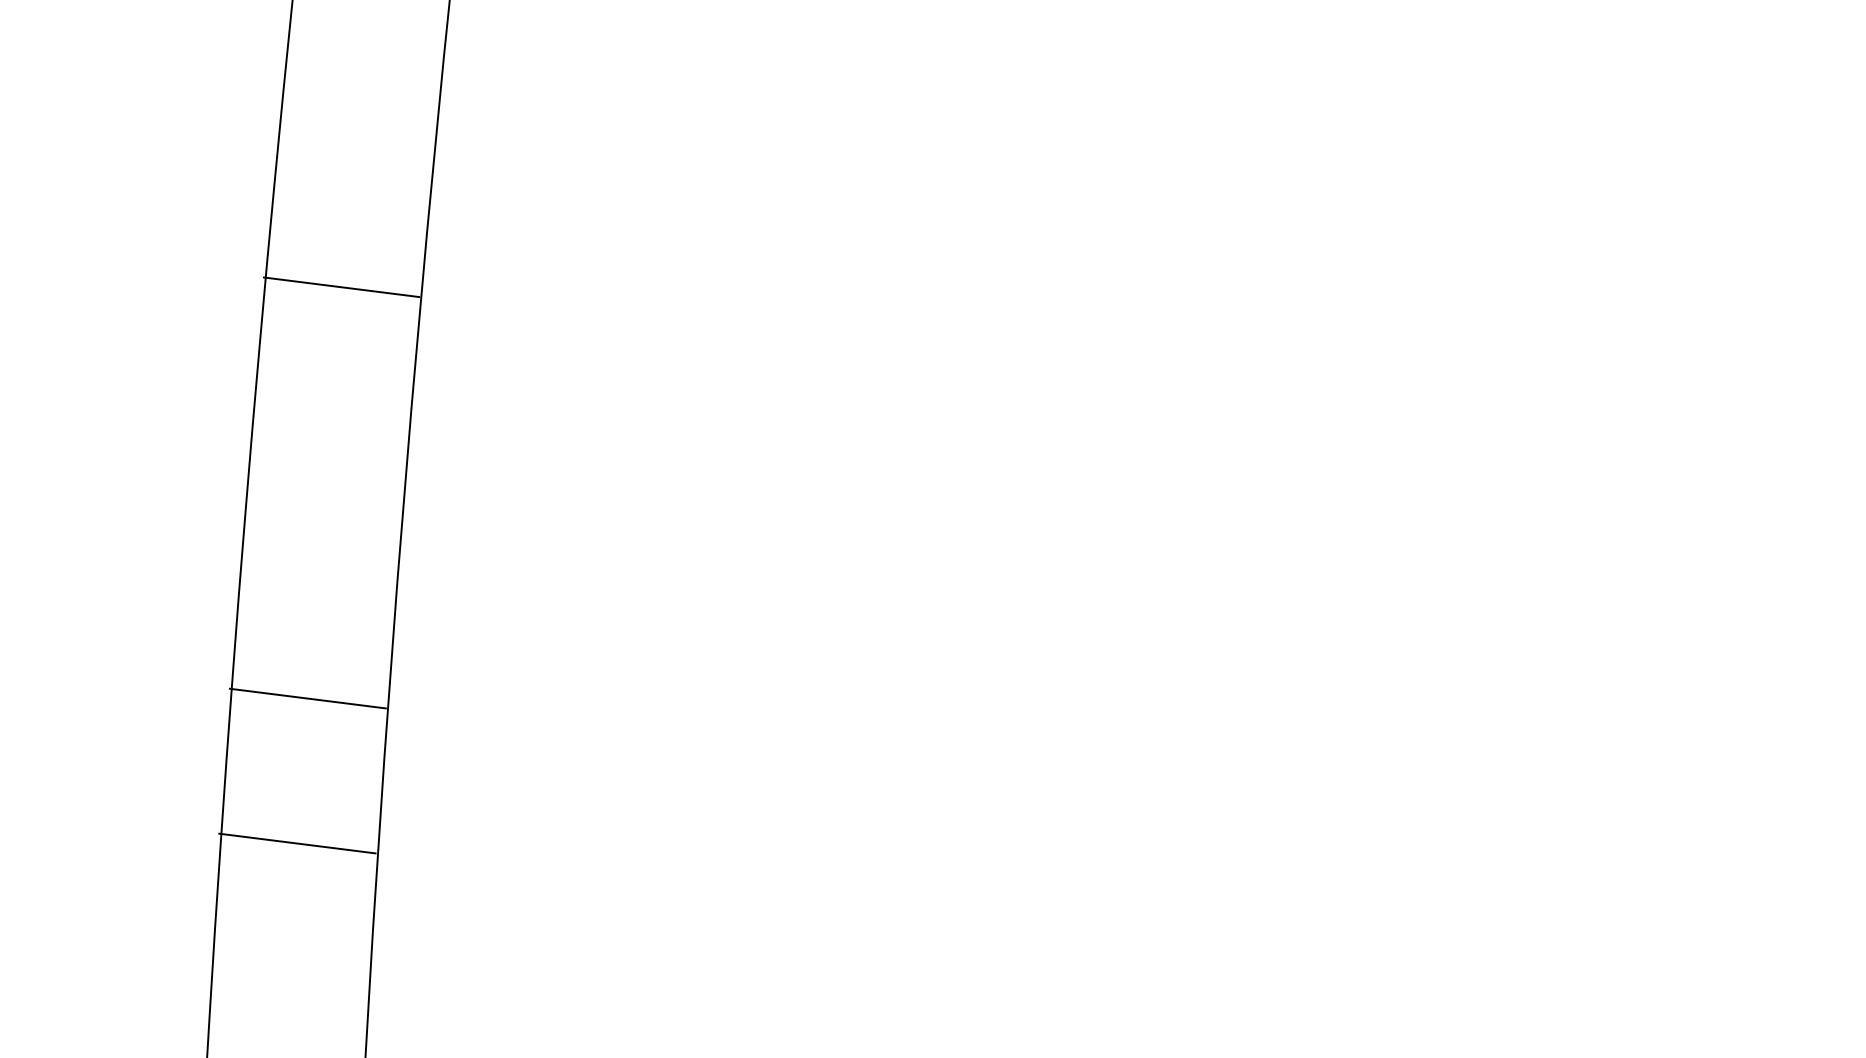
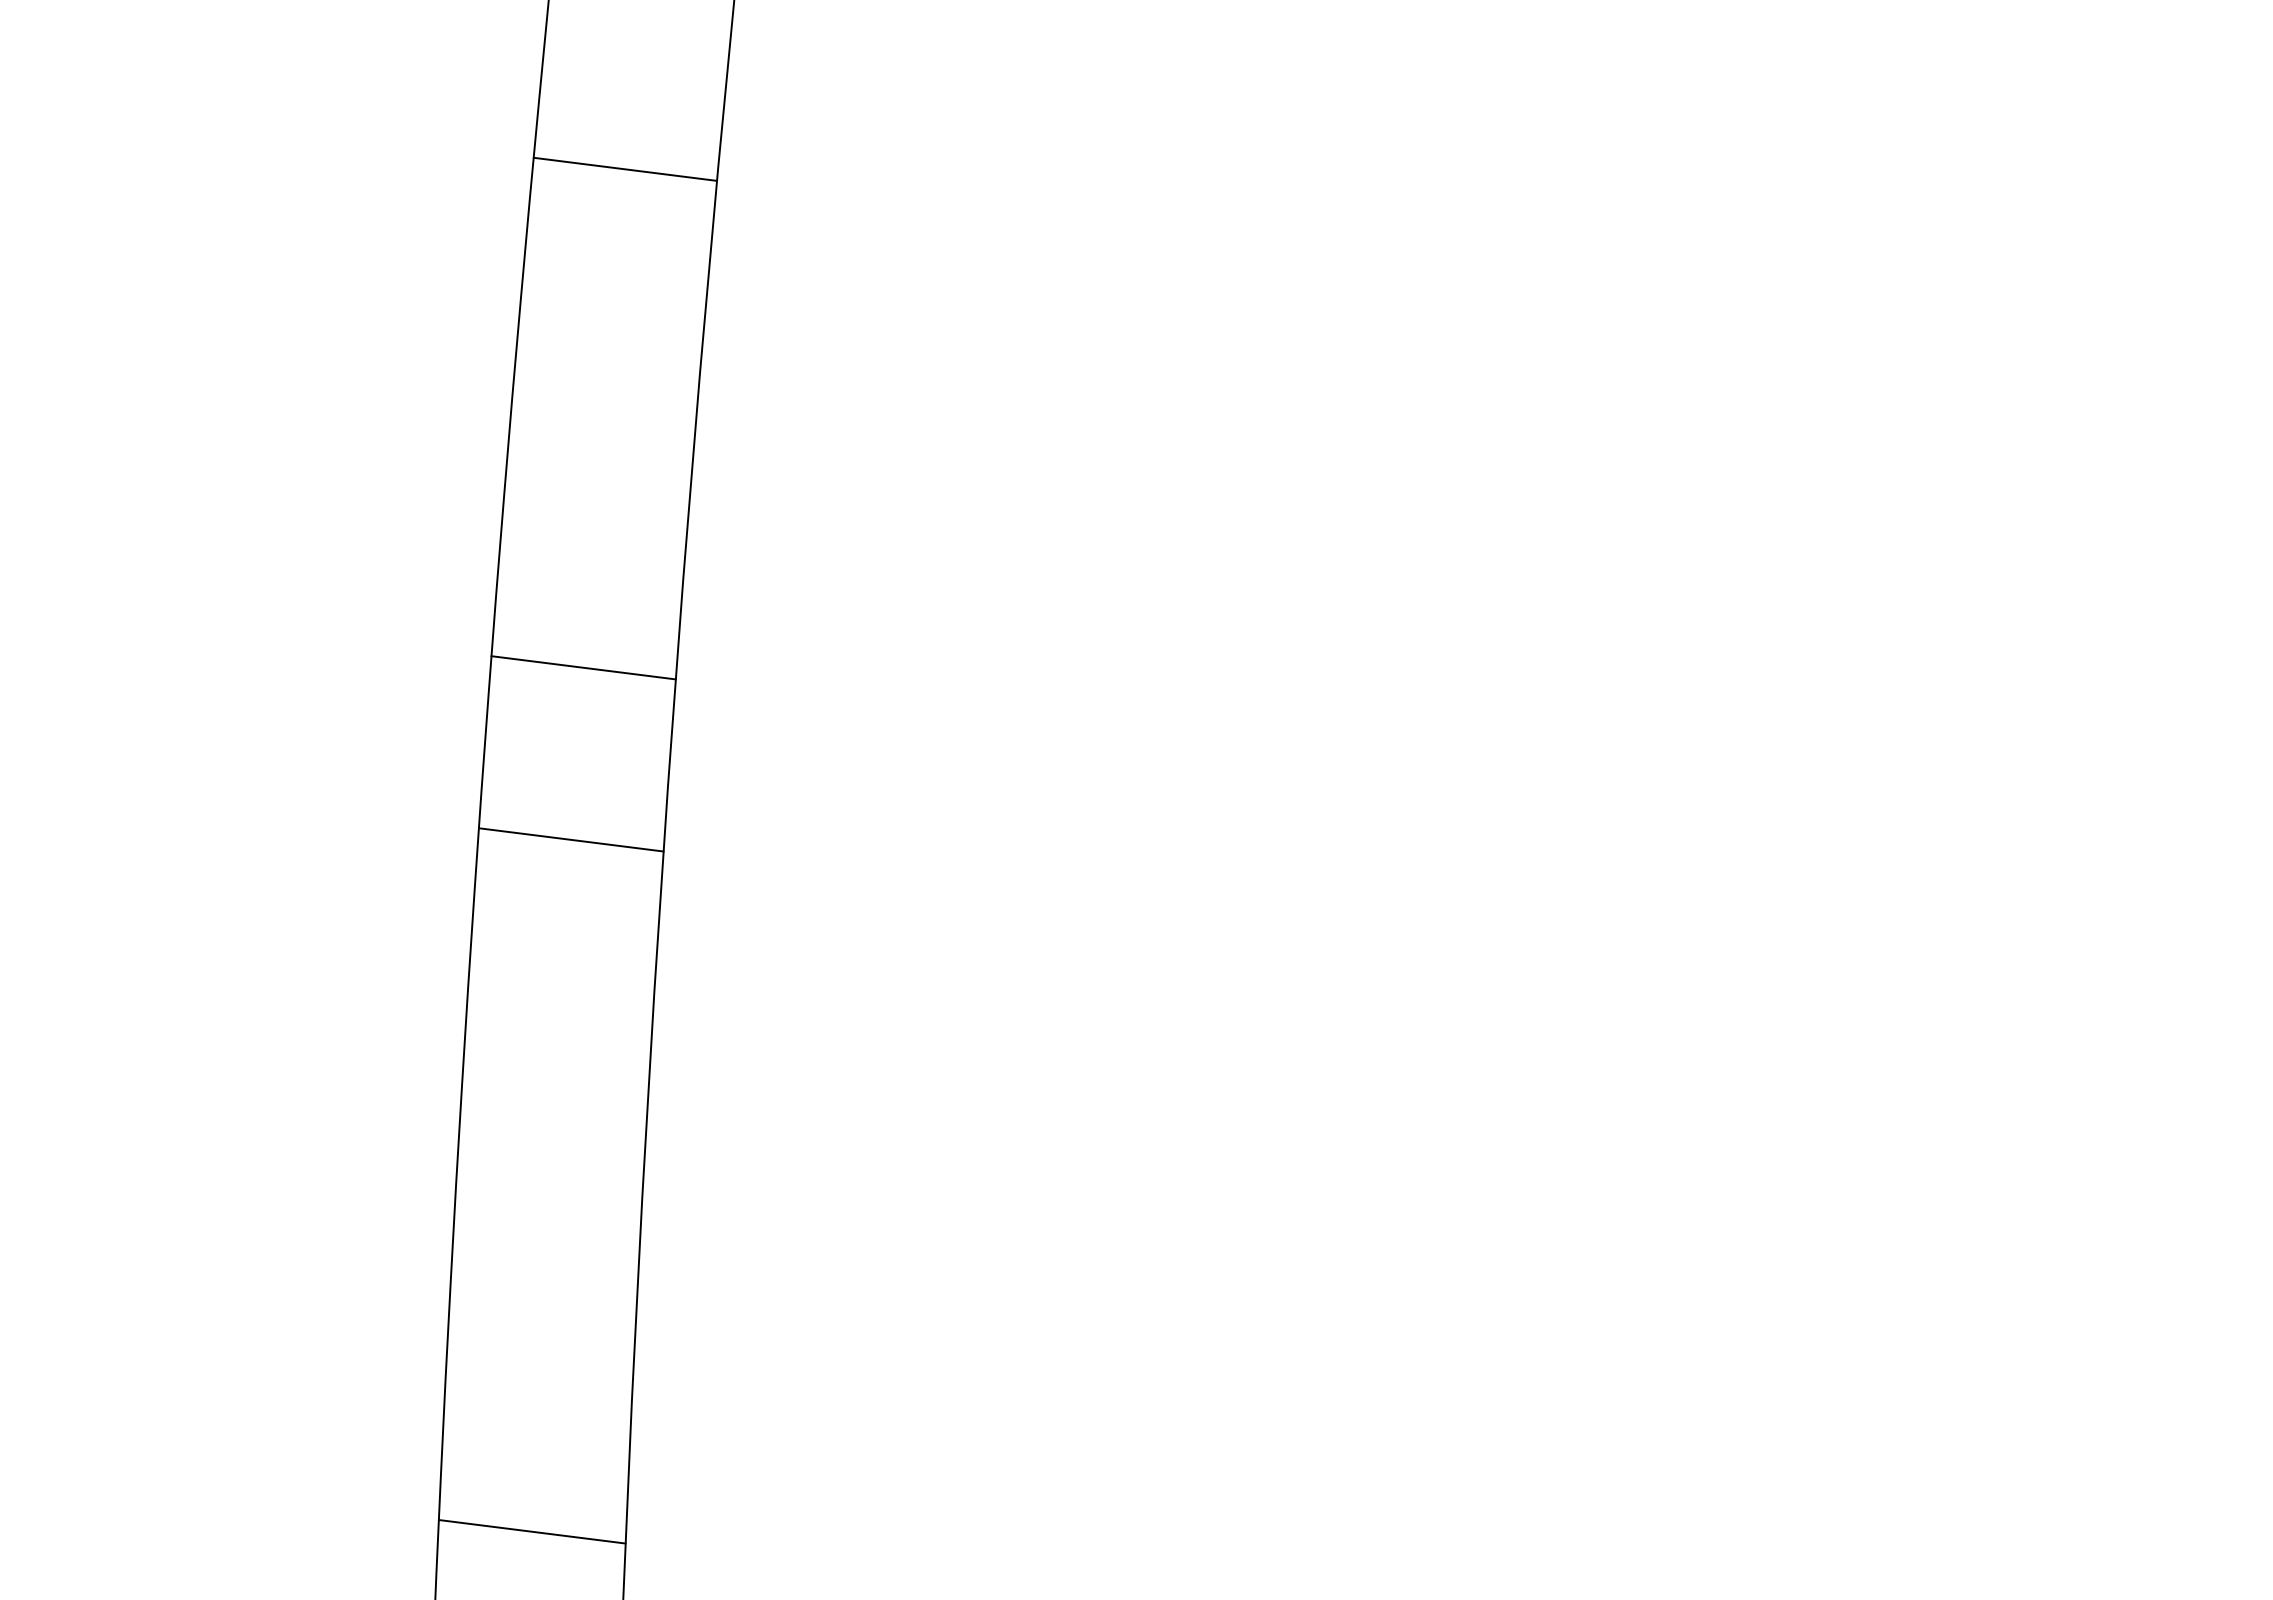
line: (340, 286) -> (624, 168), moved
line: (307, 698) -> (583, 667), moved
line: (297, 843) -> (571, 839), moved

